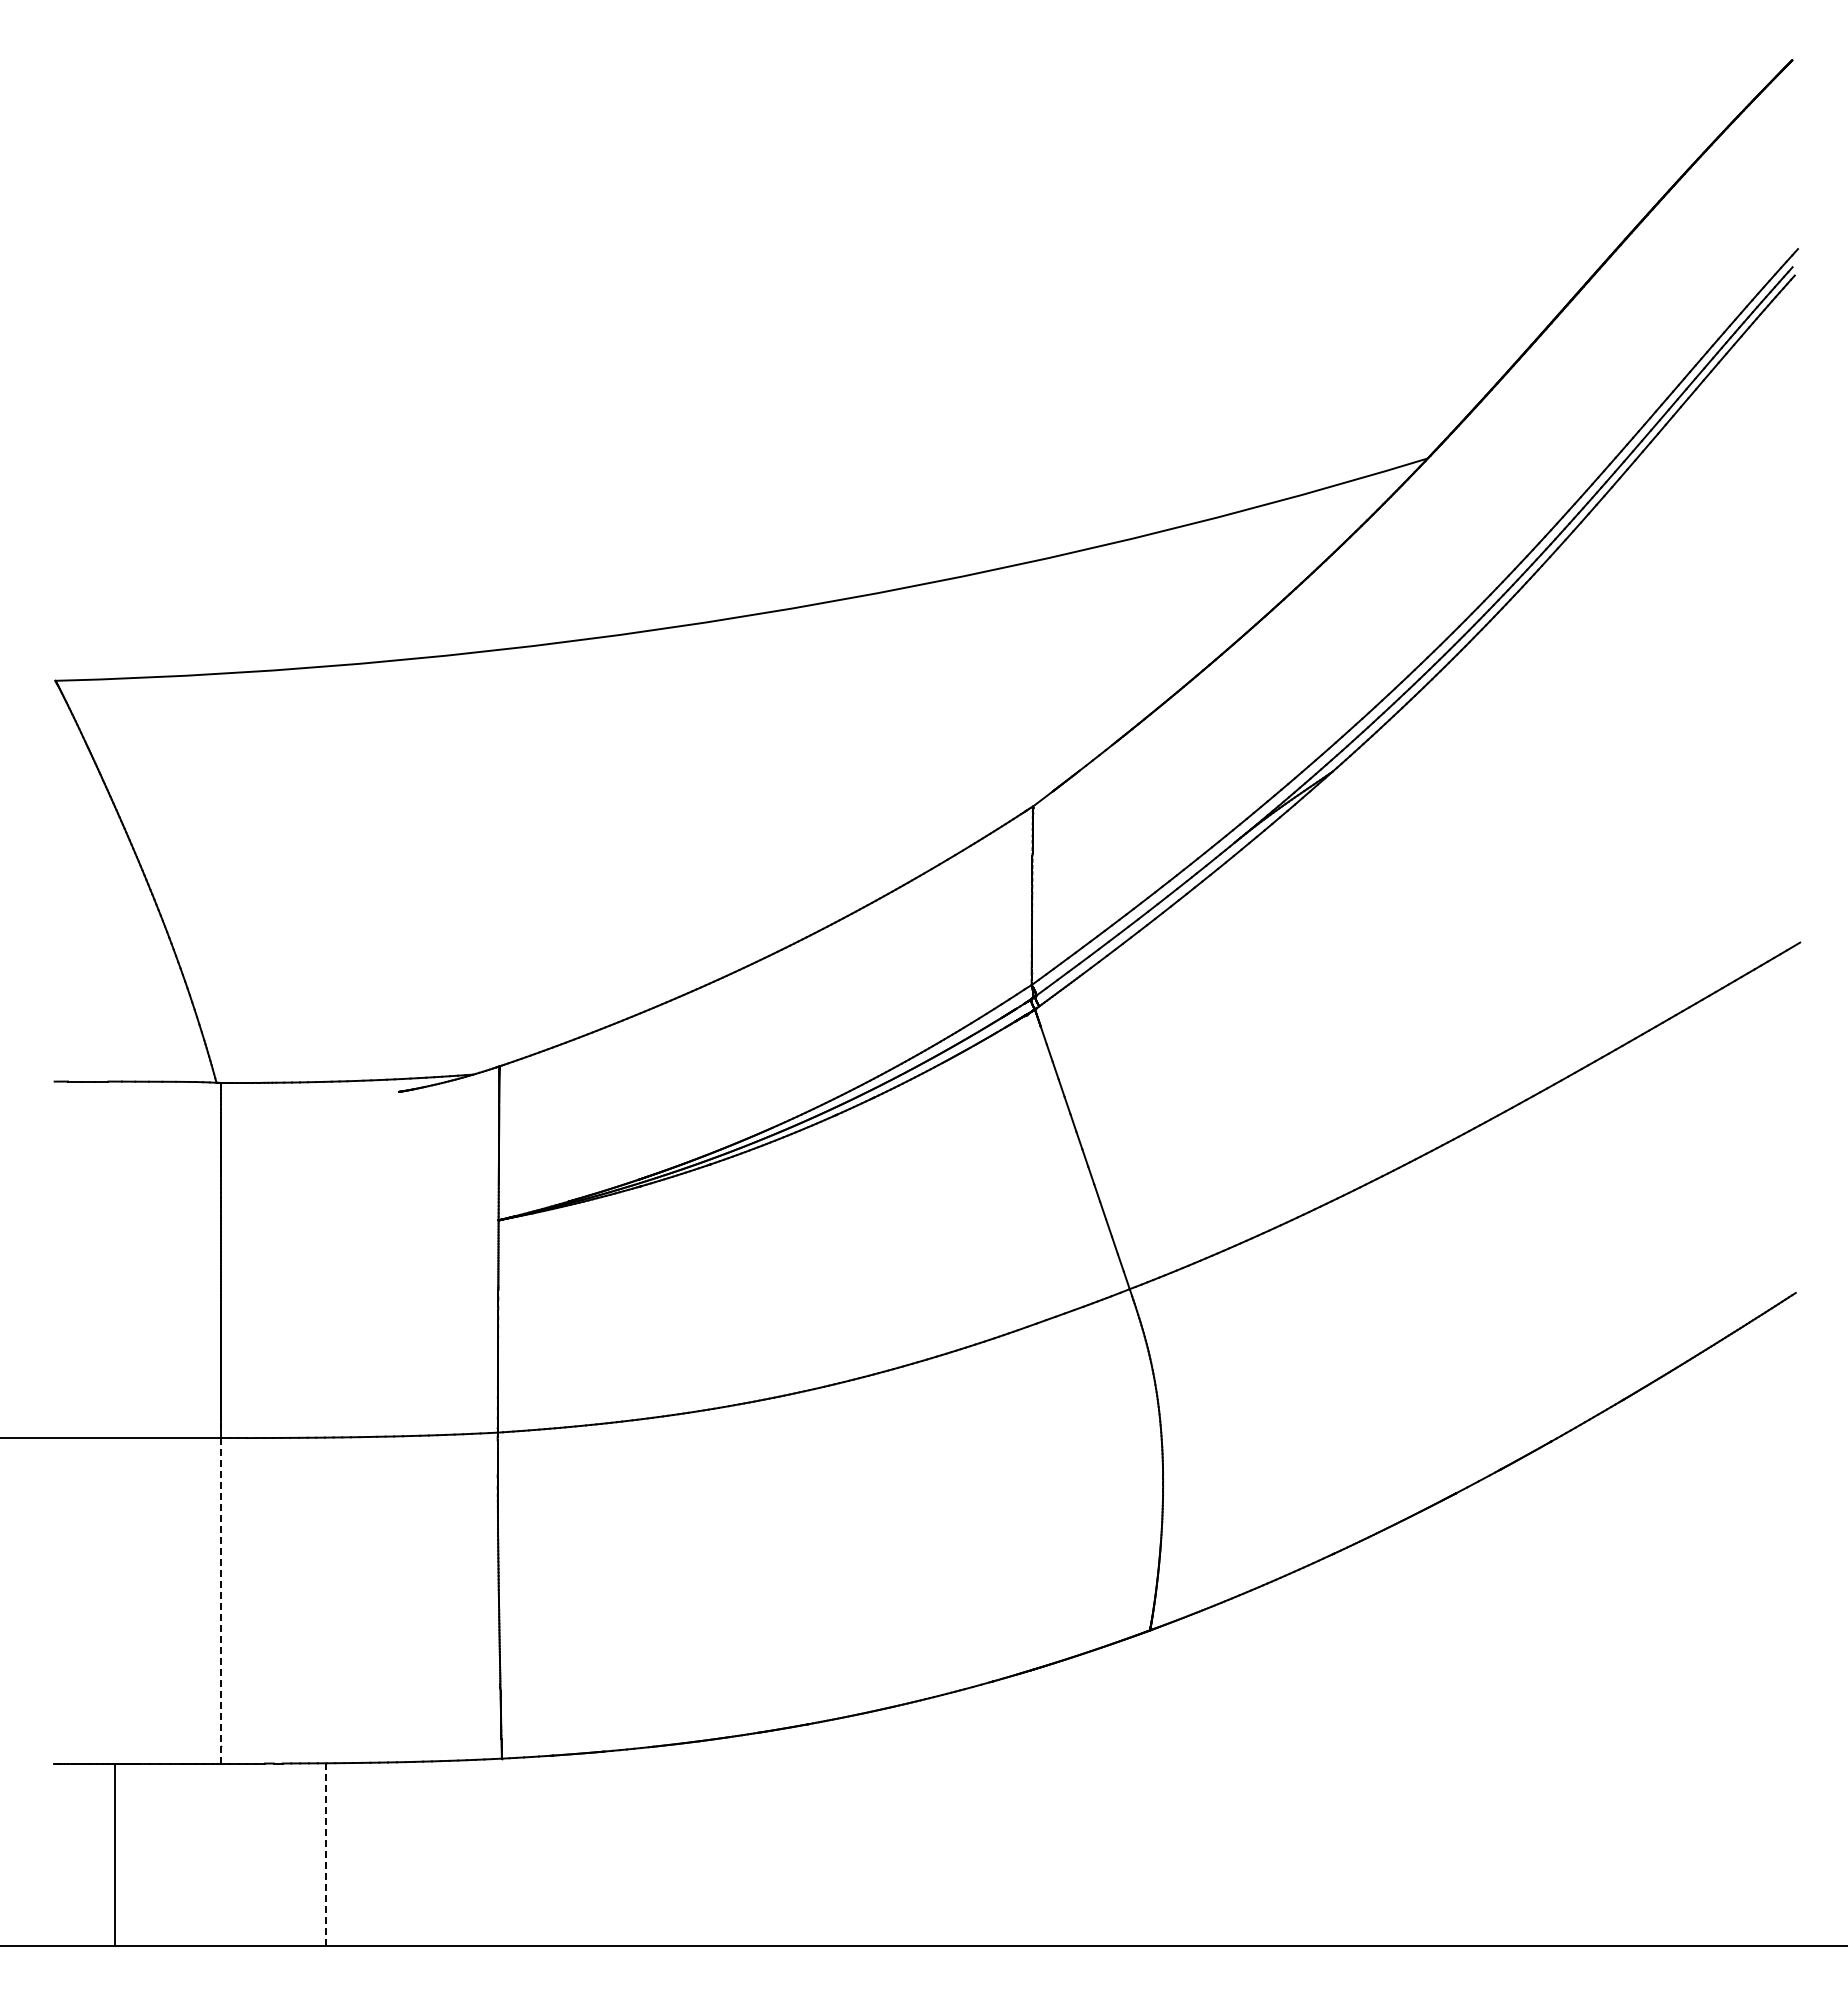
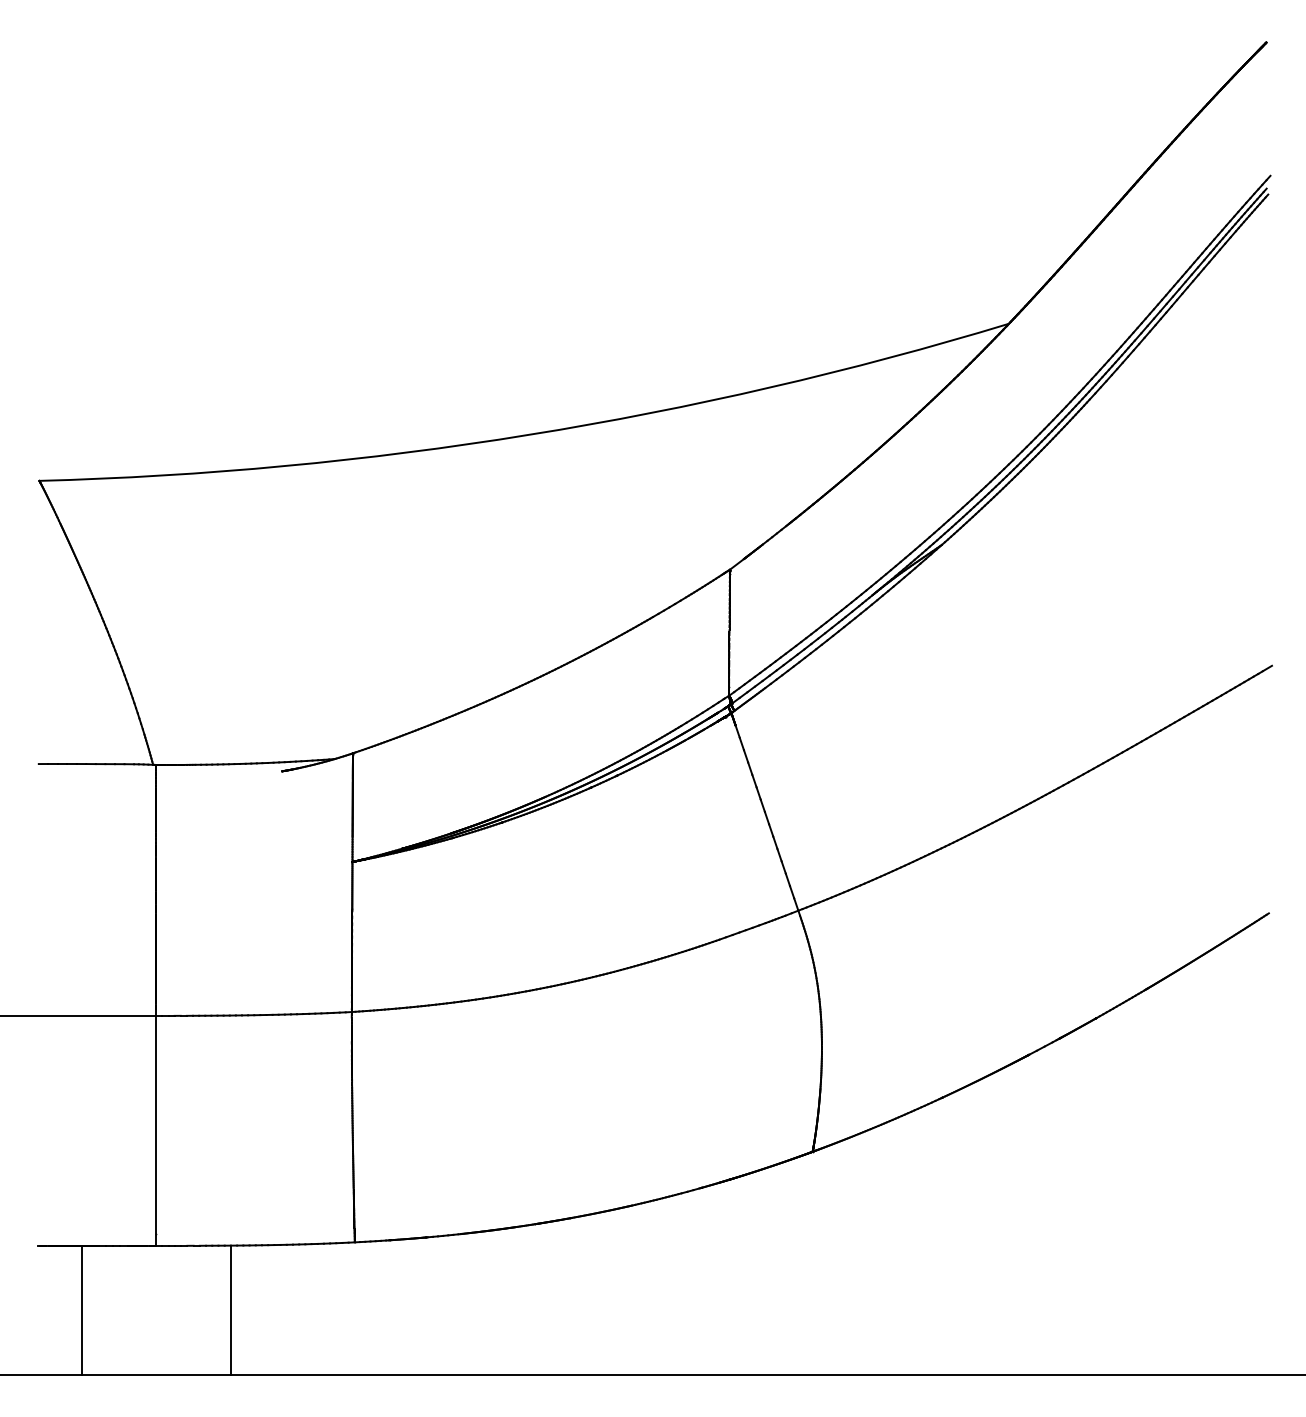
line: (220, 1600) -> (155, 1130), dashed -> solid
line: (326, 1854) -> (230, 1310), dashed -> solid

